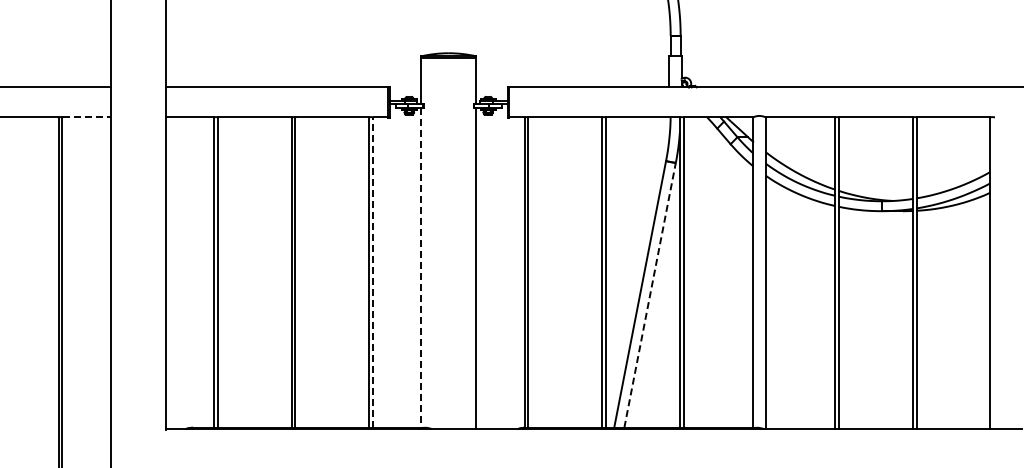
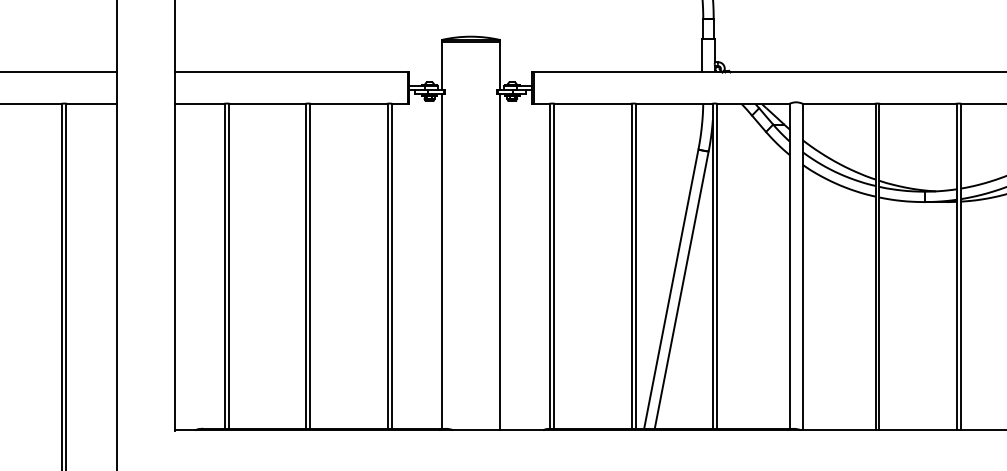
line: (86, 117) -> (91, 103), dashed -> solid
line: (421, 267) -> (442, 261), dashed -> solid
line: (373, 272) -> (392, 266), dashed -> solid
line: (650, 295) -> (682, 290), dashed -> solid

